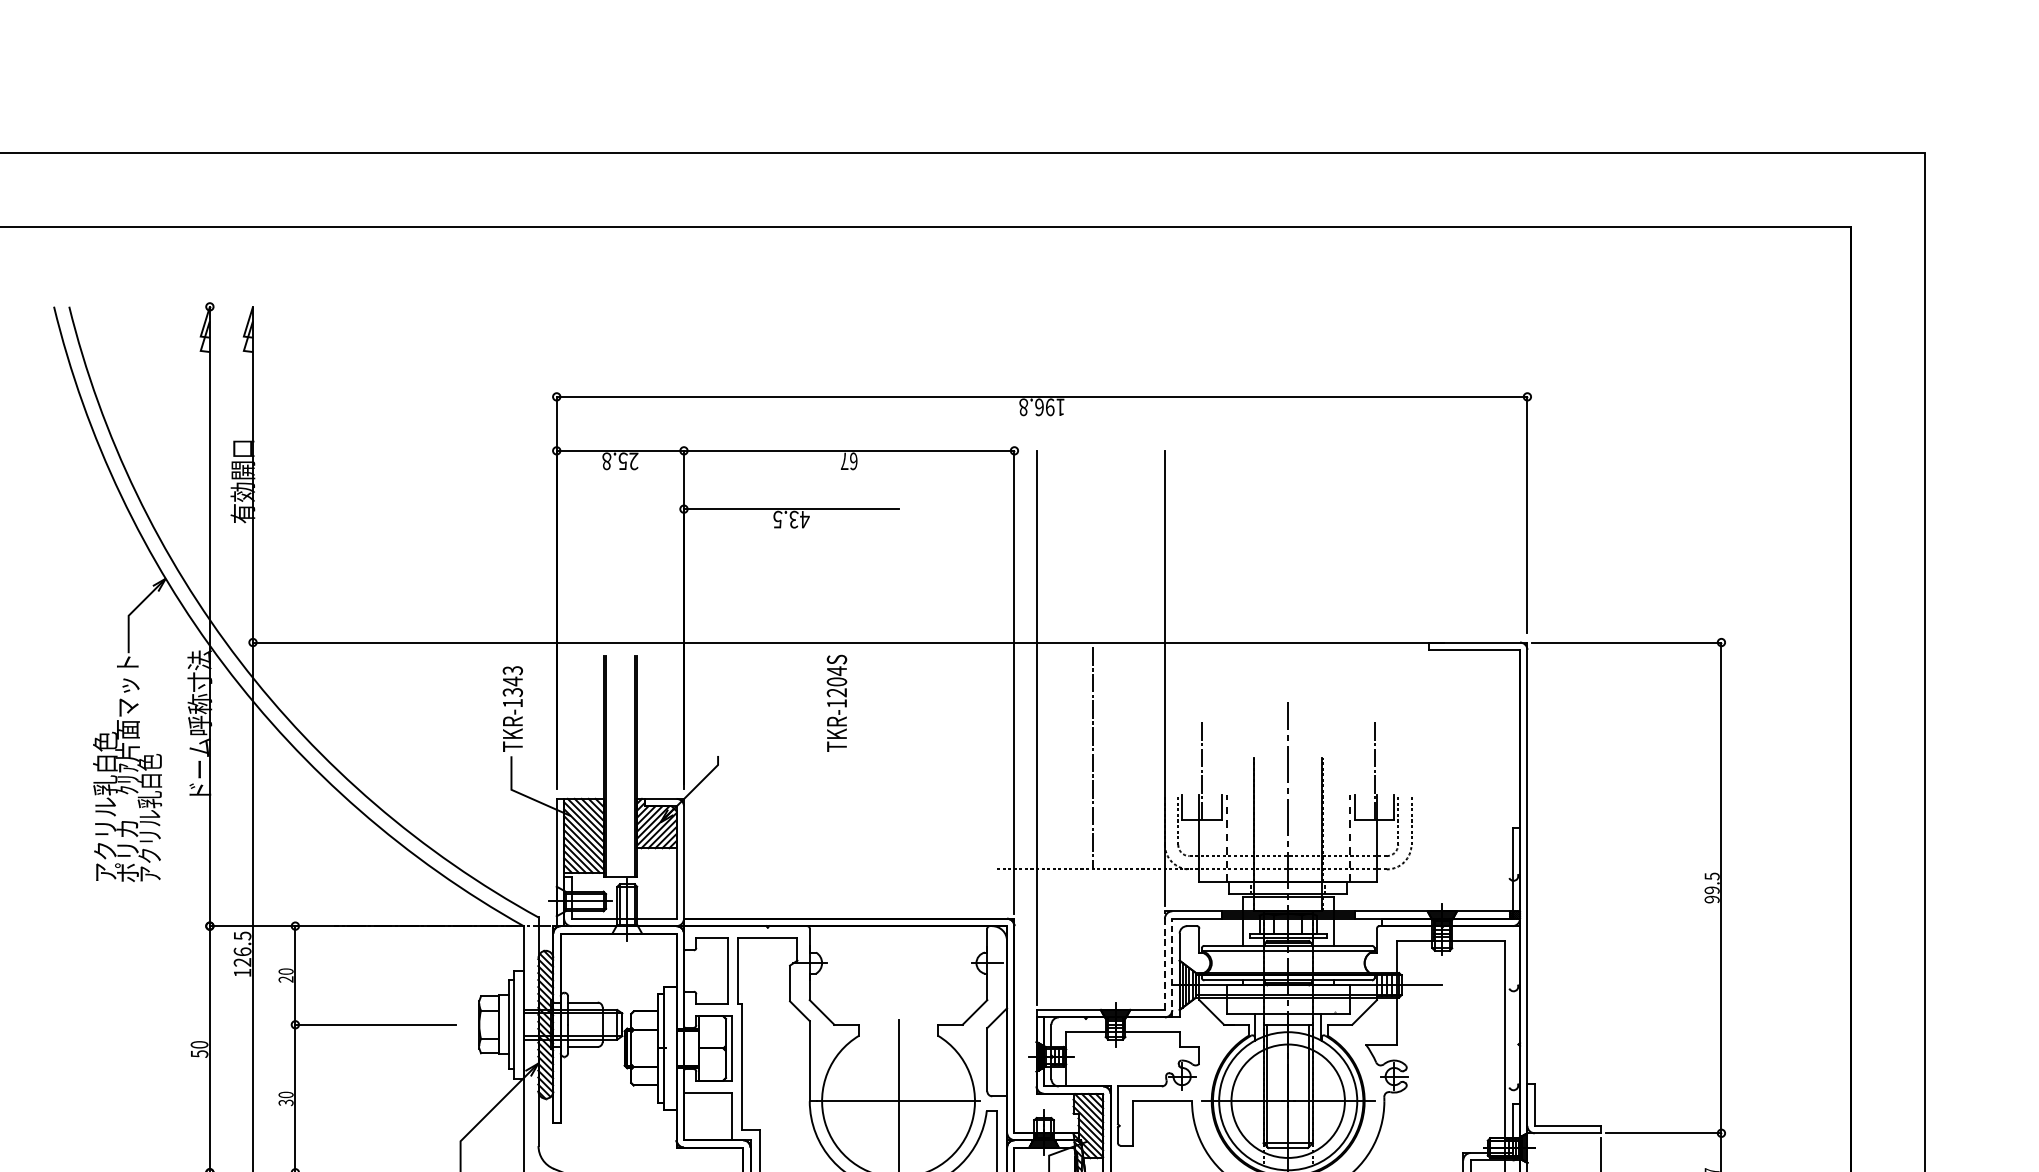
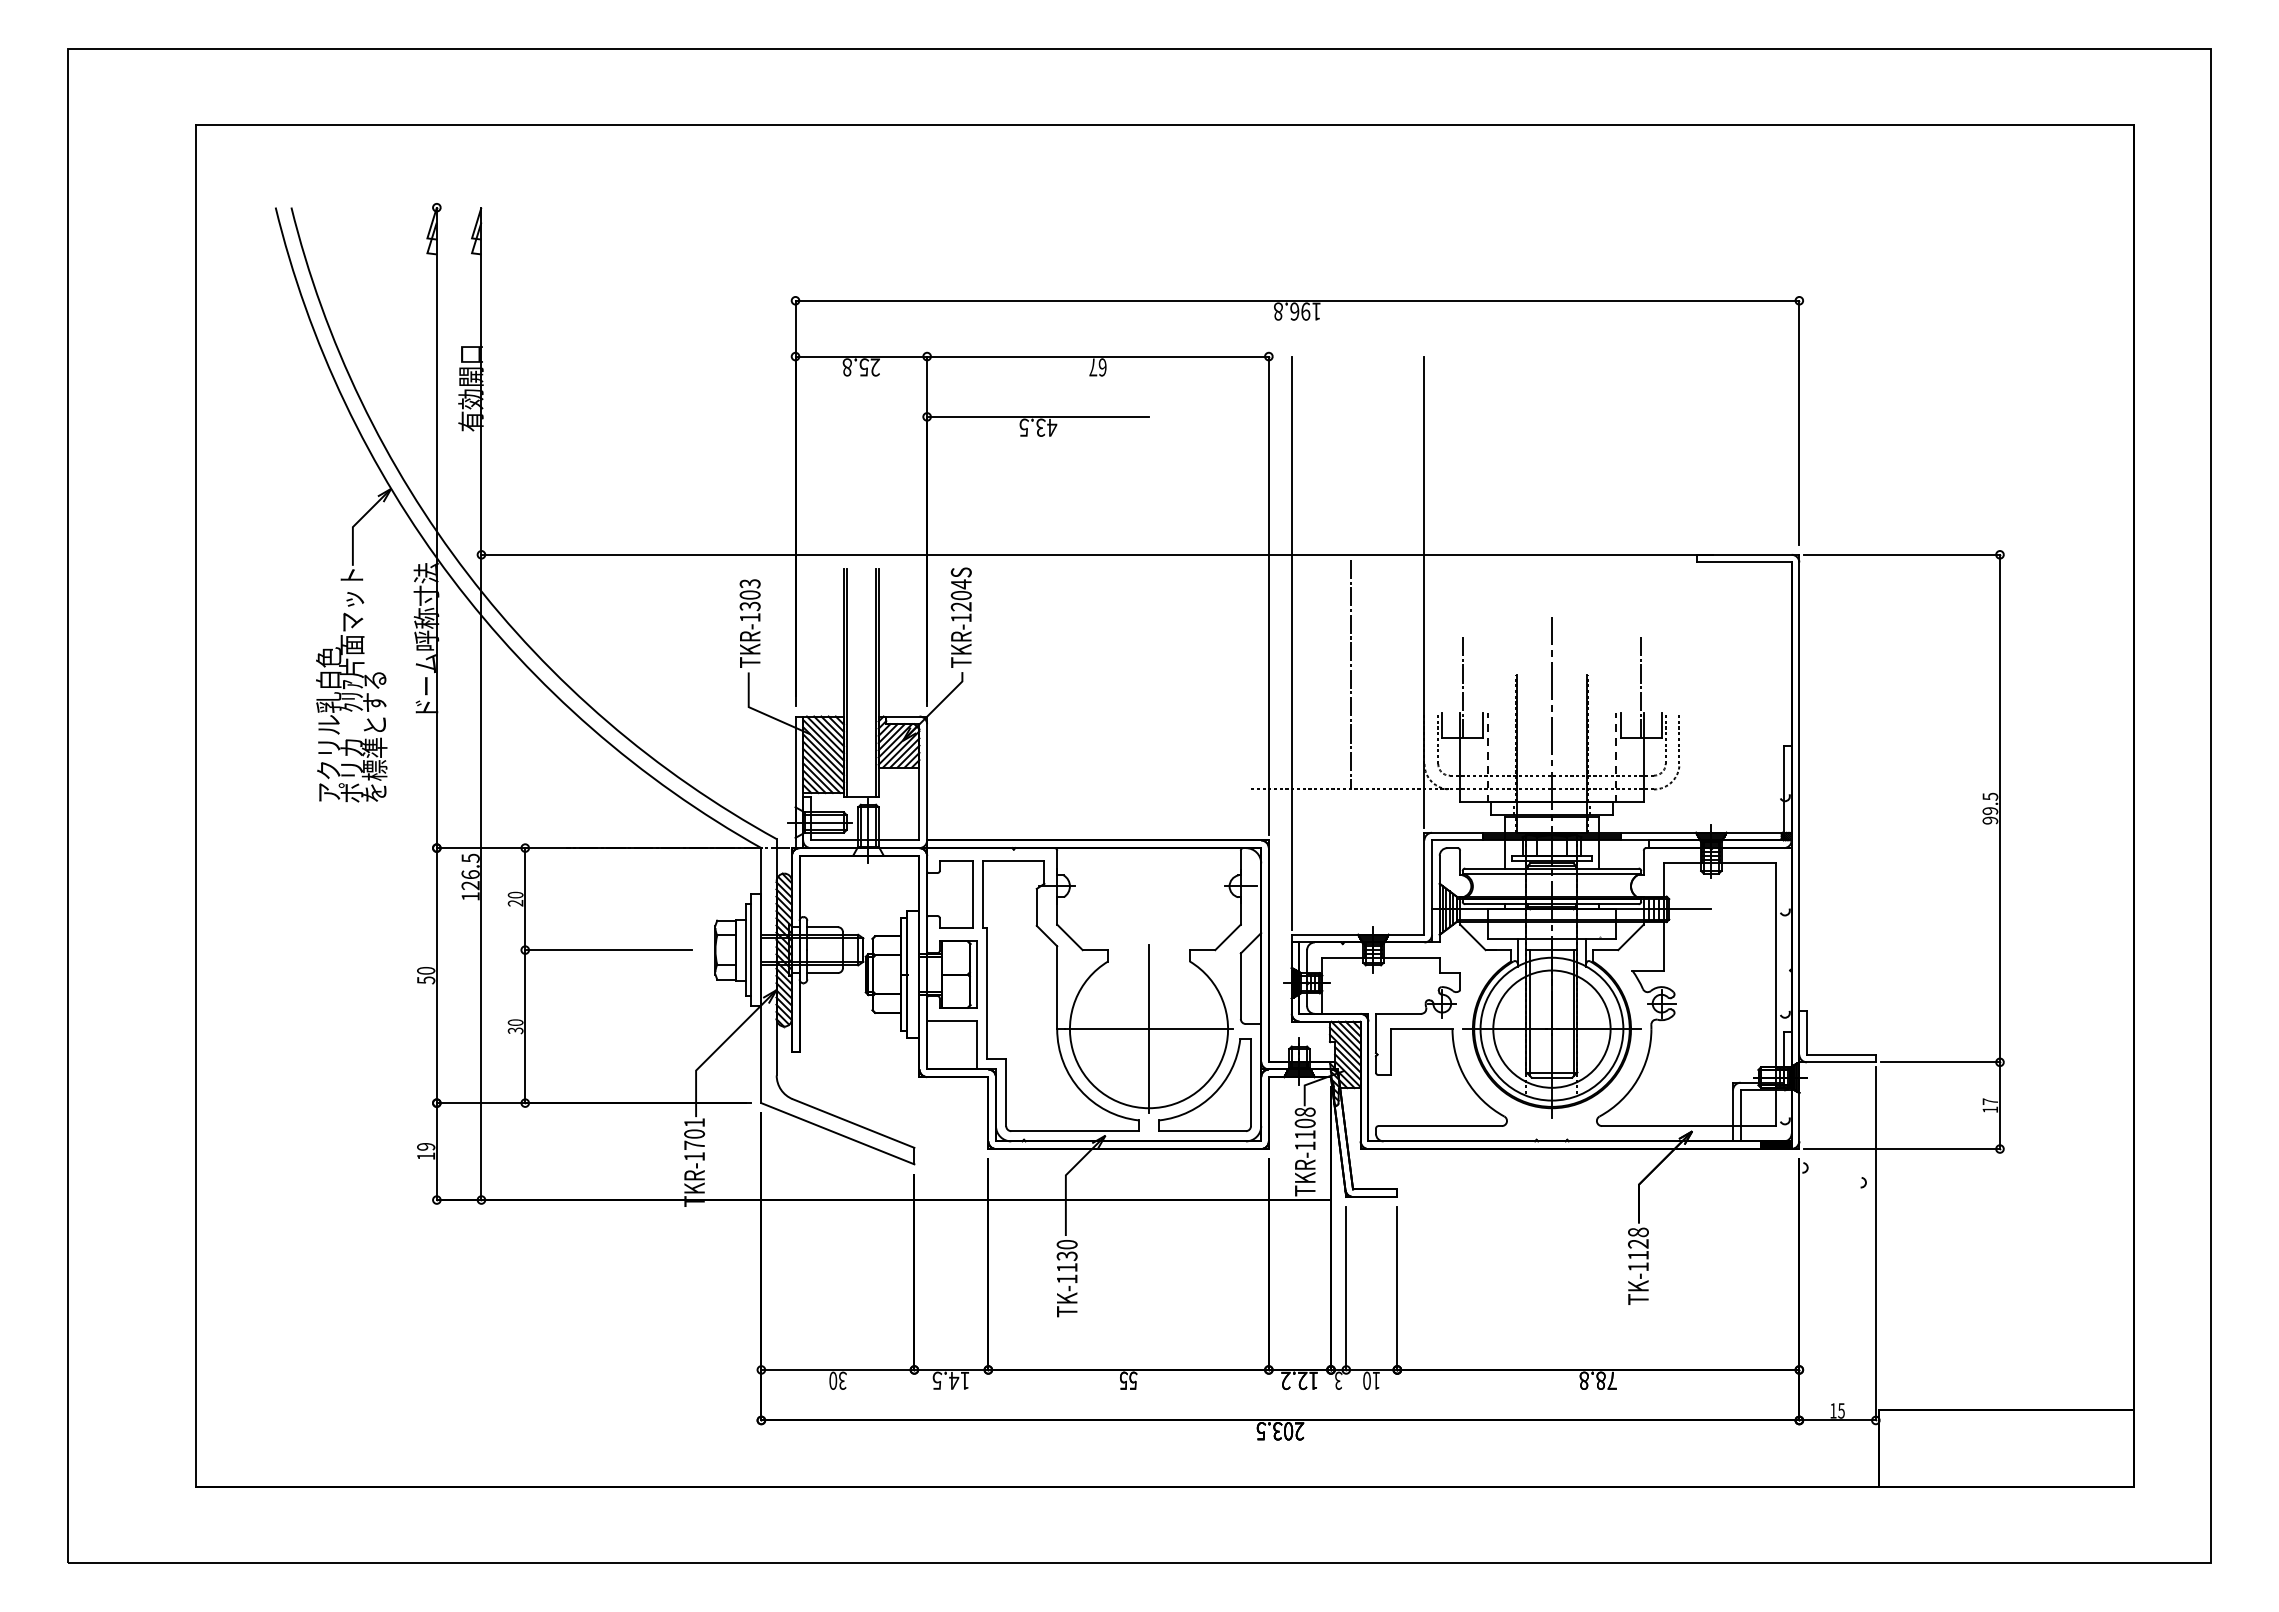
text: (512, 681) -> (749, 595), TKR-1343 -> TKR-1303
text: (836, 703) -> (960, 617), moved
text: (149, 817) -> (374, 735), アクリル乳白色 -> を標準とする
line: (1164, 960) -> (1424, 883), dashed -> solid
line: (1172, 967) -> (1432, 890), dashed -> solid

